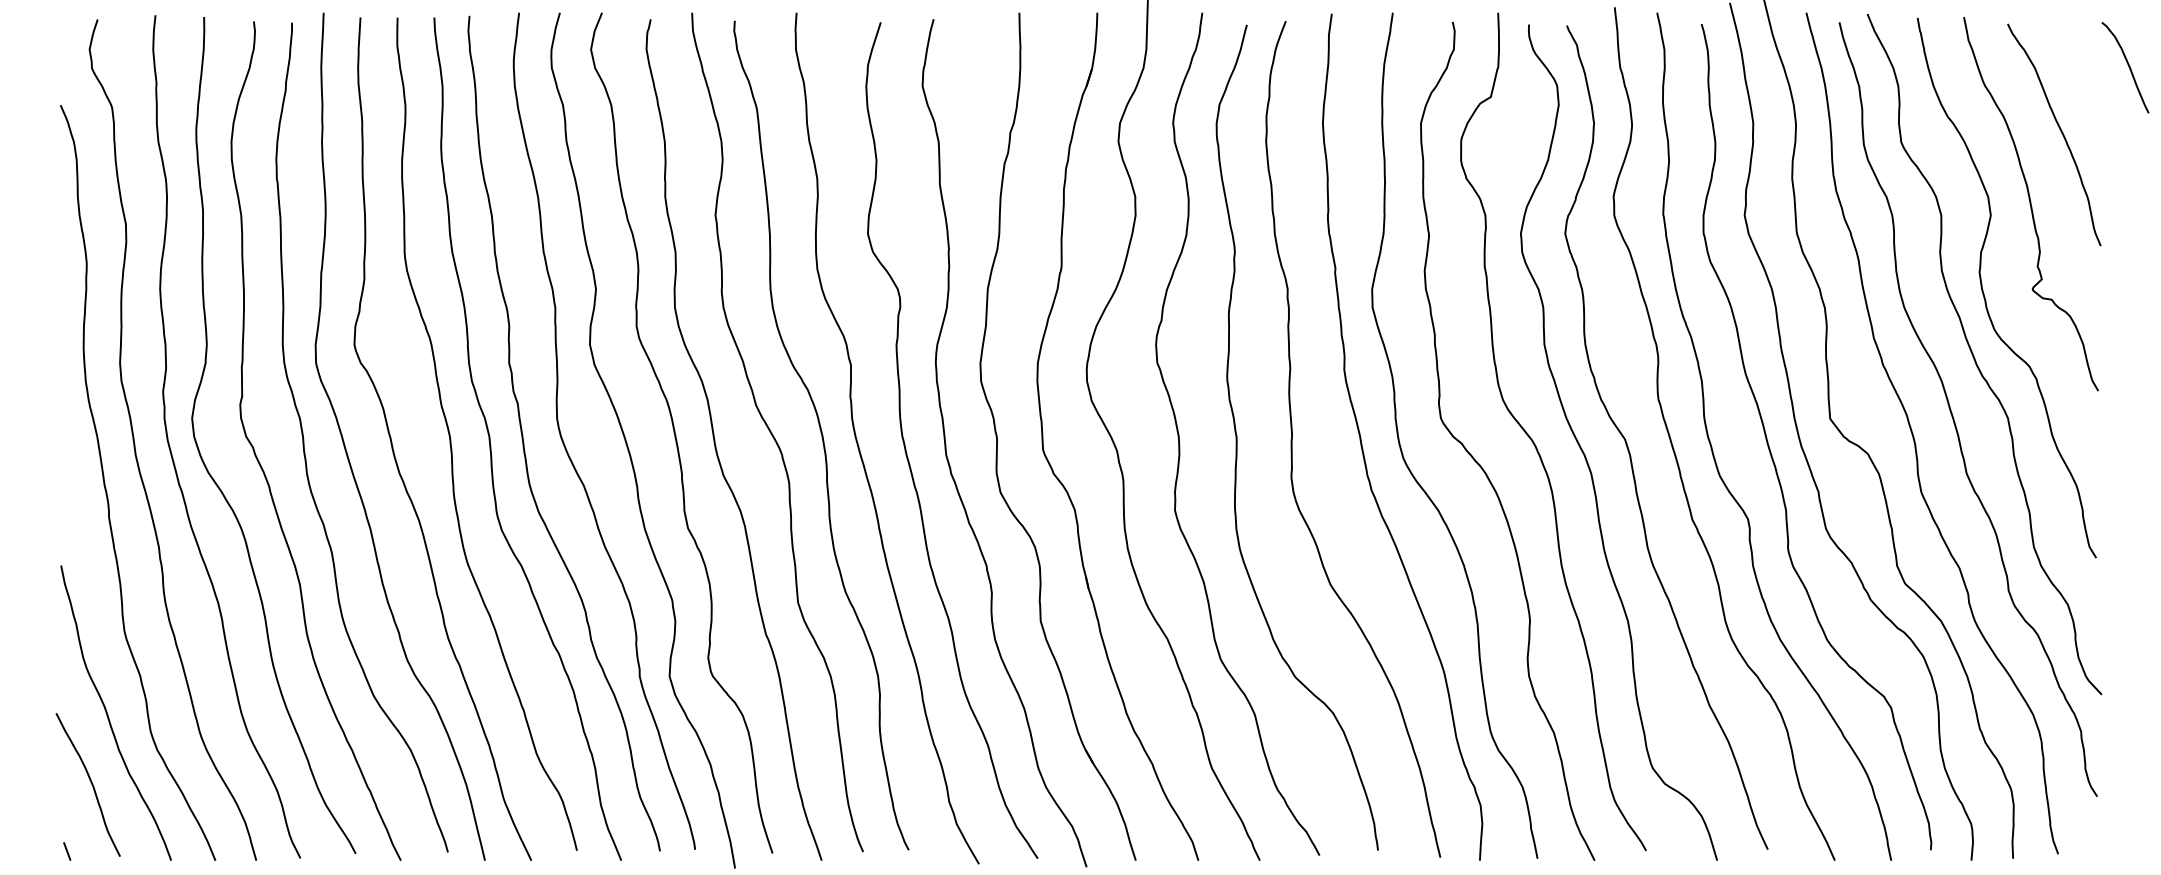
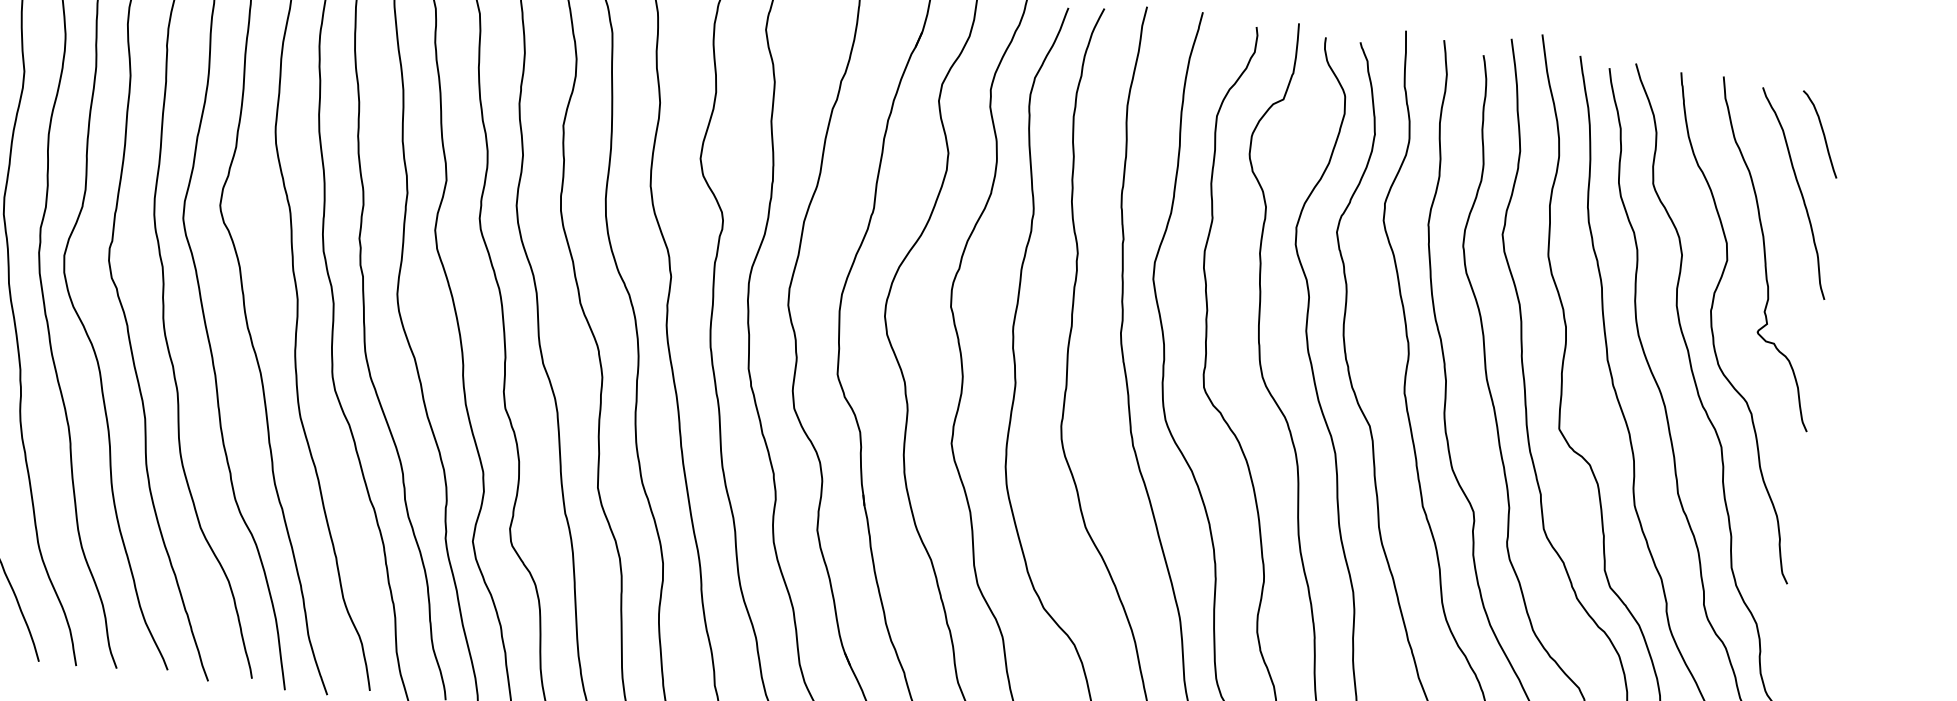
curve: (2127, 65) -> (1822, 132), moved

